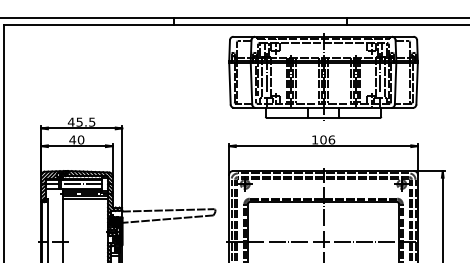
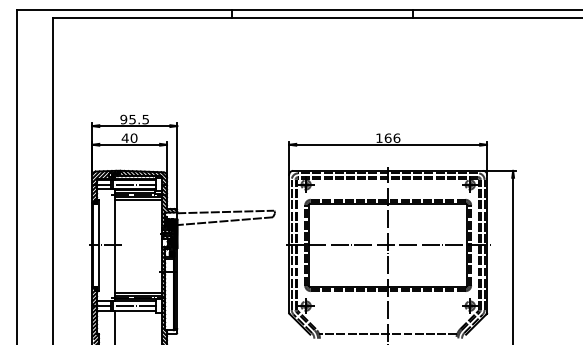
part: (322, 77) -> (387, 72), removed
text: (70, 122) -> (123, 119), 45.5 -> 95.5
text: (323, 139) -> (388, 137), 106 -> 166

